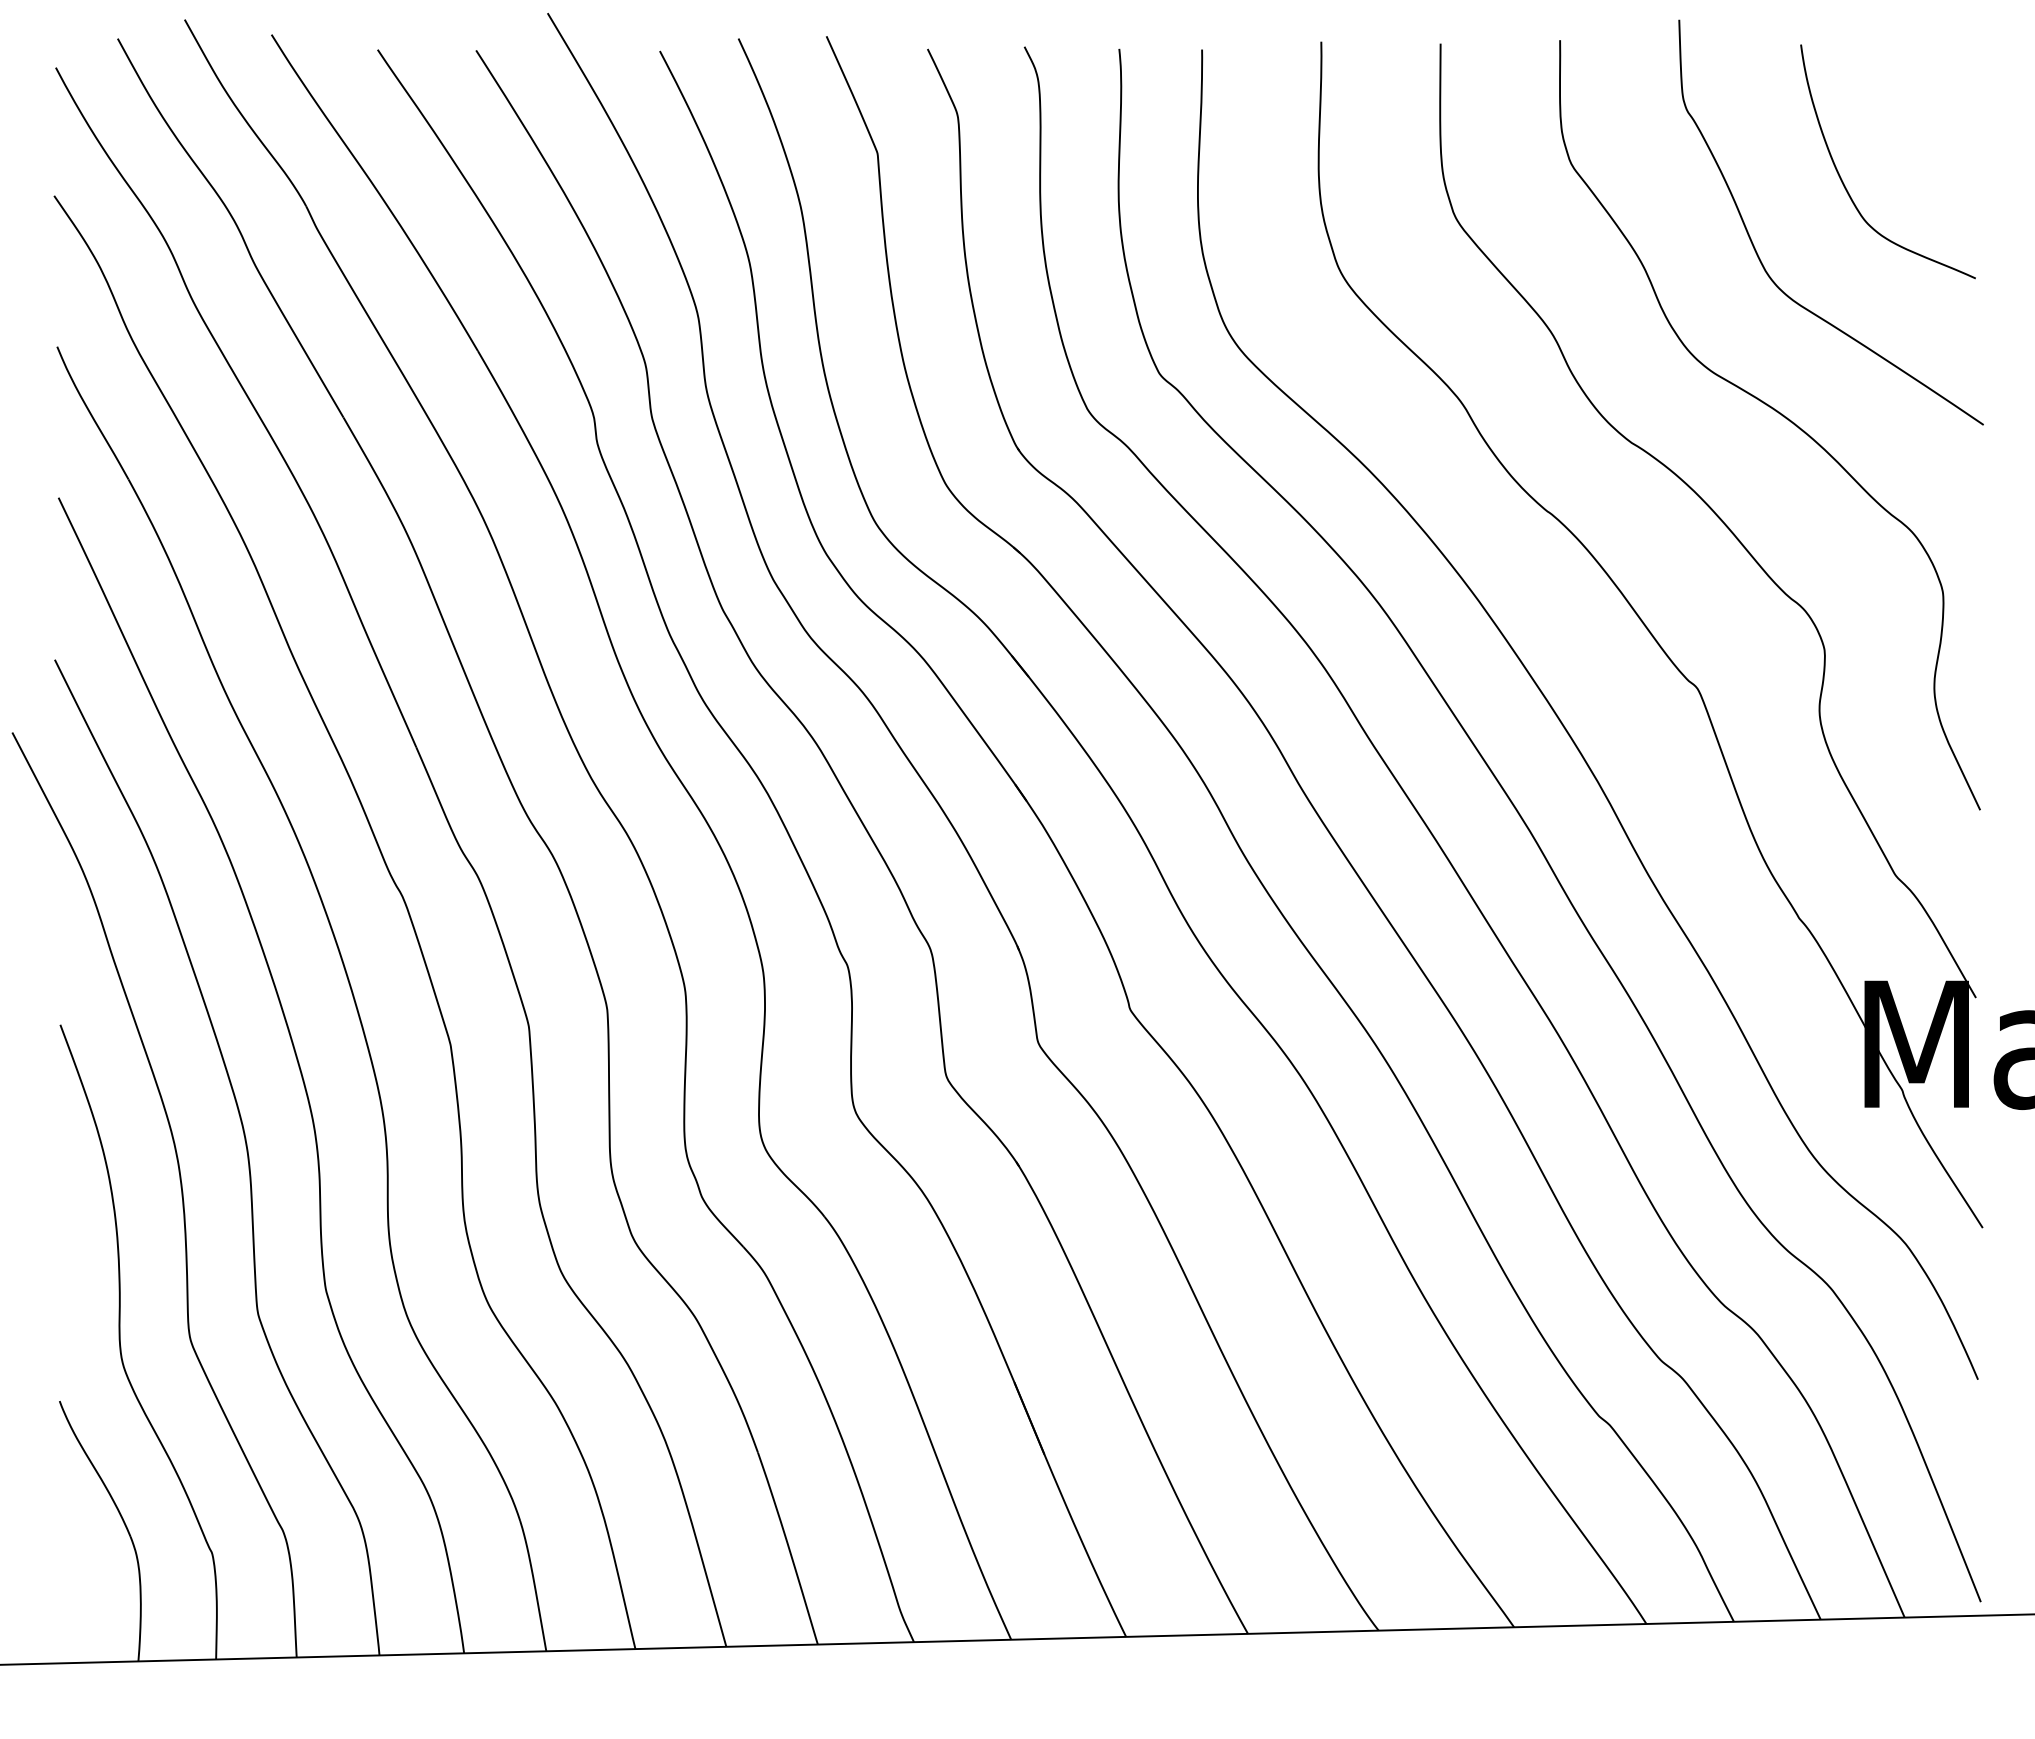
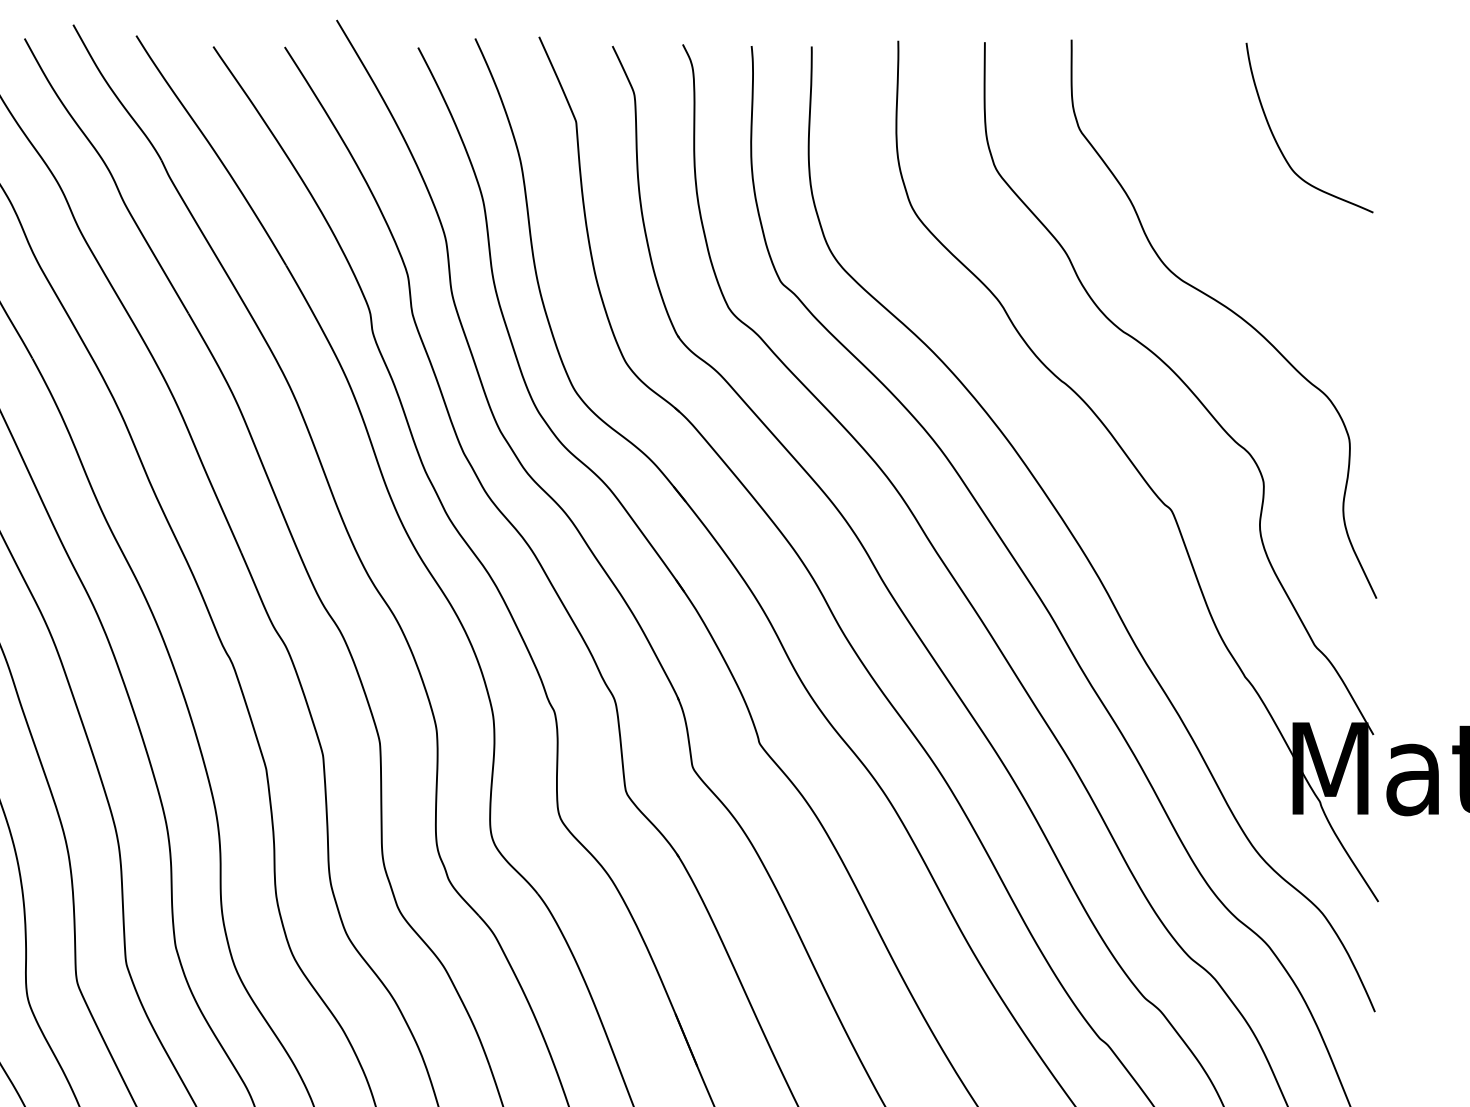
curve: (1760, 258) -> (1217, 198), removed

